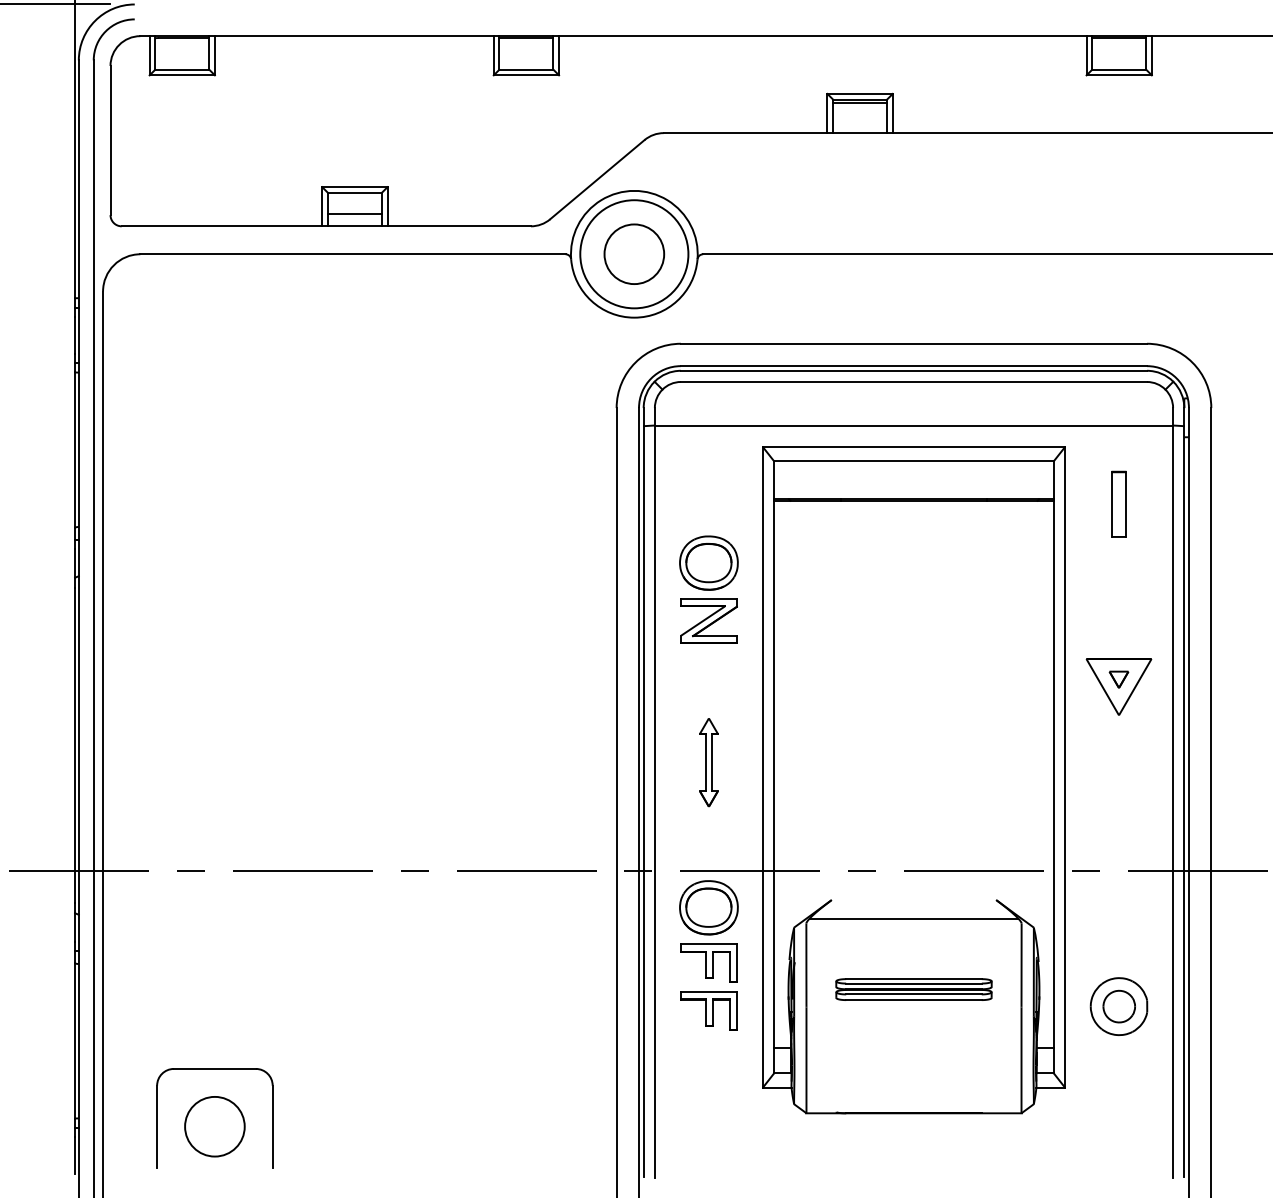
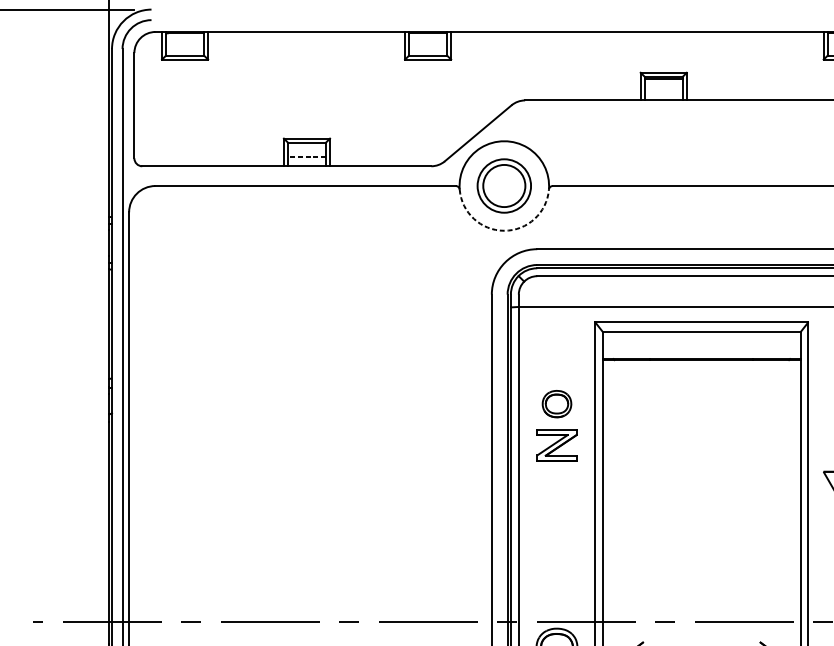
line: (354, 213) -> (306, 157), solid -> dashed
circle: (634, 254) -> (504, 186), size x0.7
arc: (634, 317) -> (504, 230), solid -> dashed
part: (708, 562) -> (556, 403), size x0.7
part: (708, 762) -> (556, 544), removed

